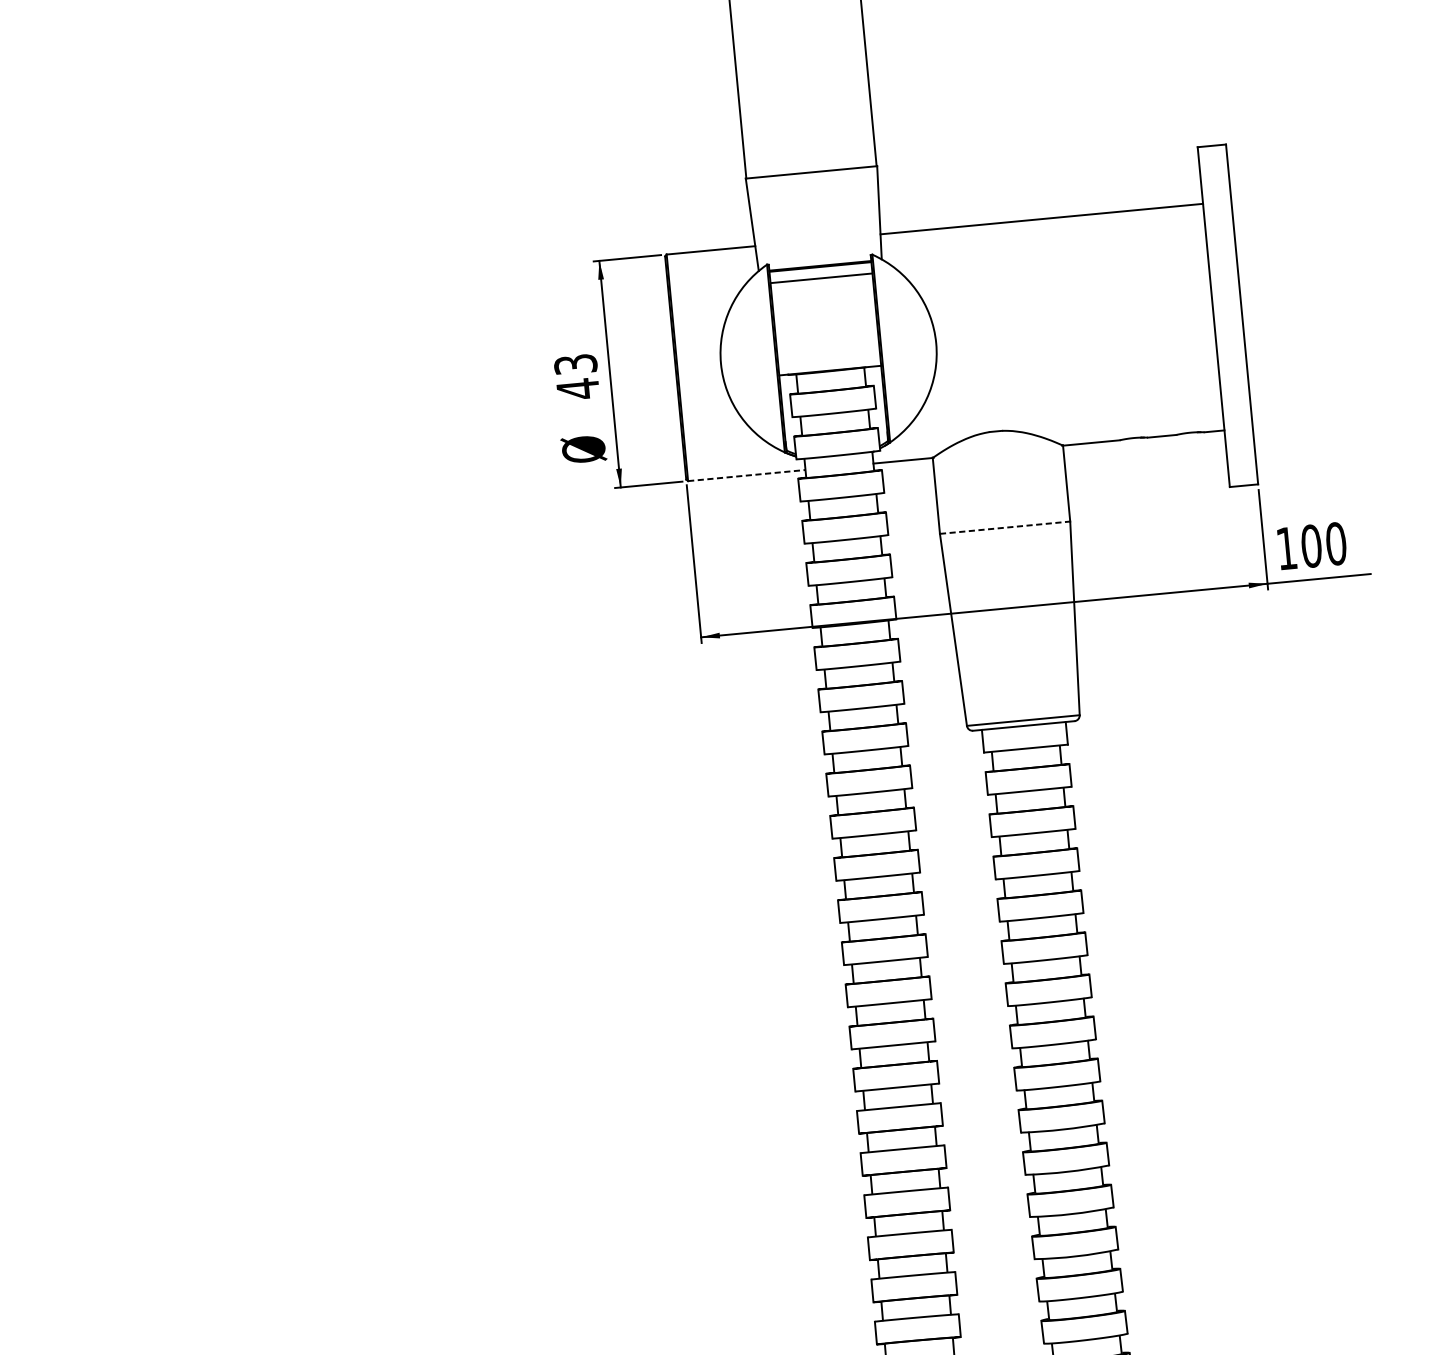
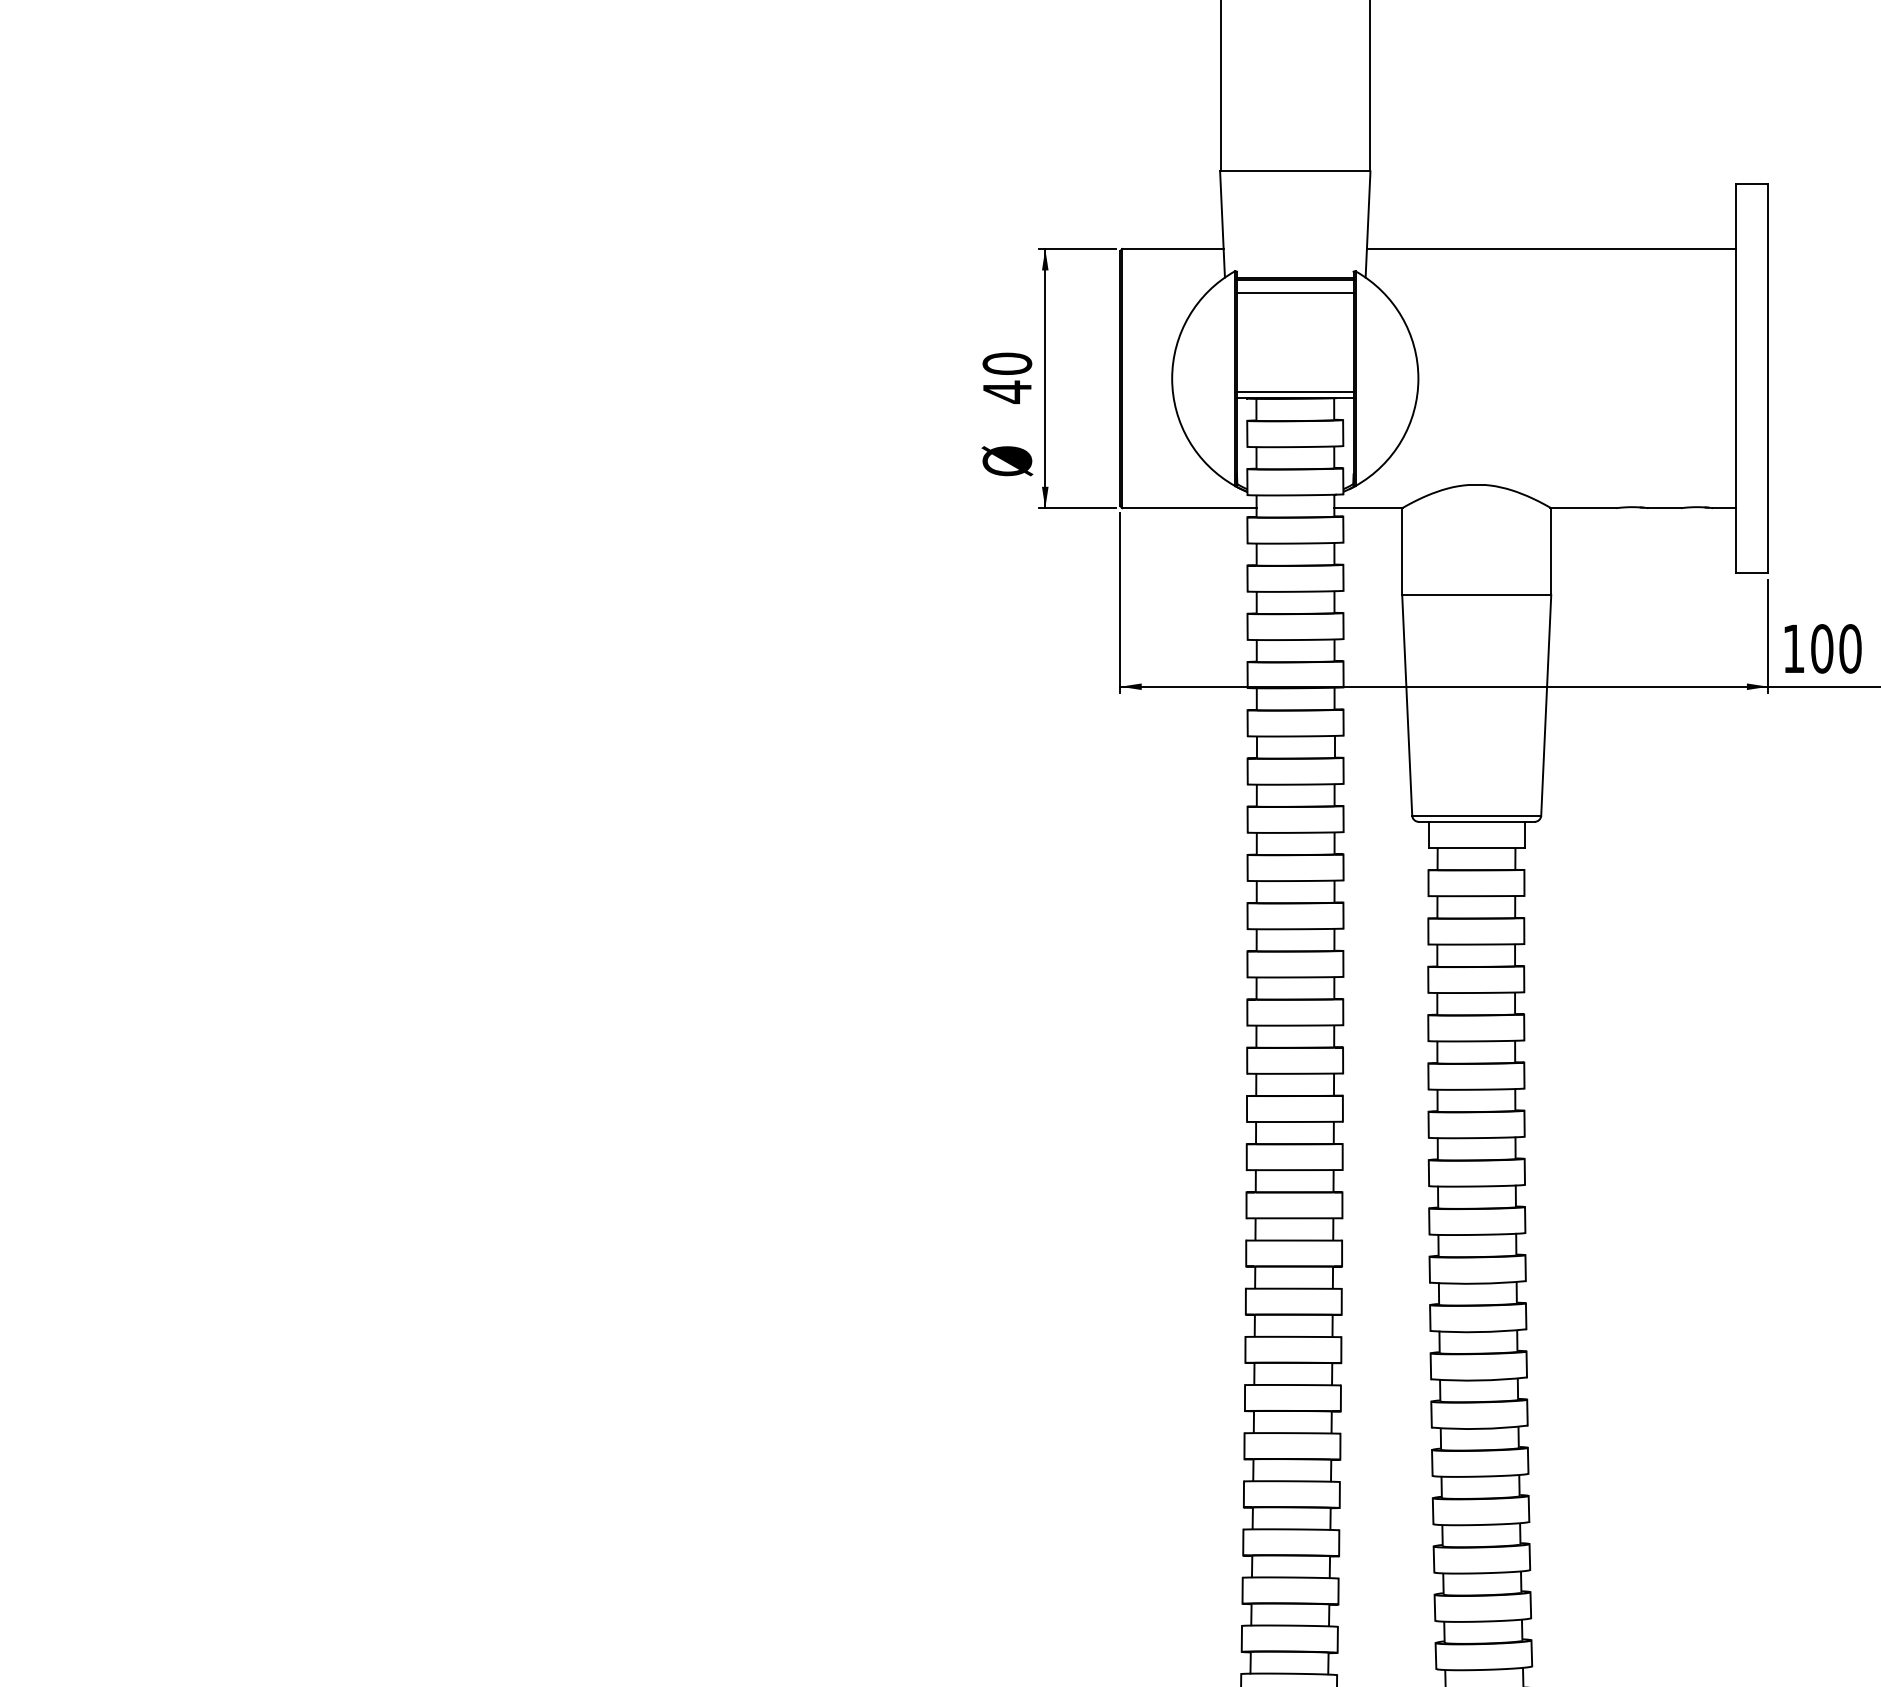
text: (575, 364) -> (1007, 363), 43 -> 40
line: (829, 365) -> (1294, 392), added
line: (746, 475) -> (1189, 508), dashed -> solid
line: (1004, 528) -> (1476, 595), dashed -> solid

